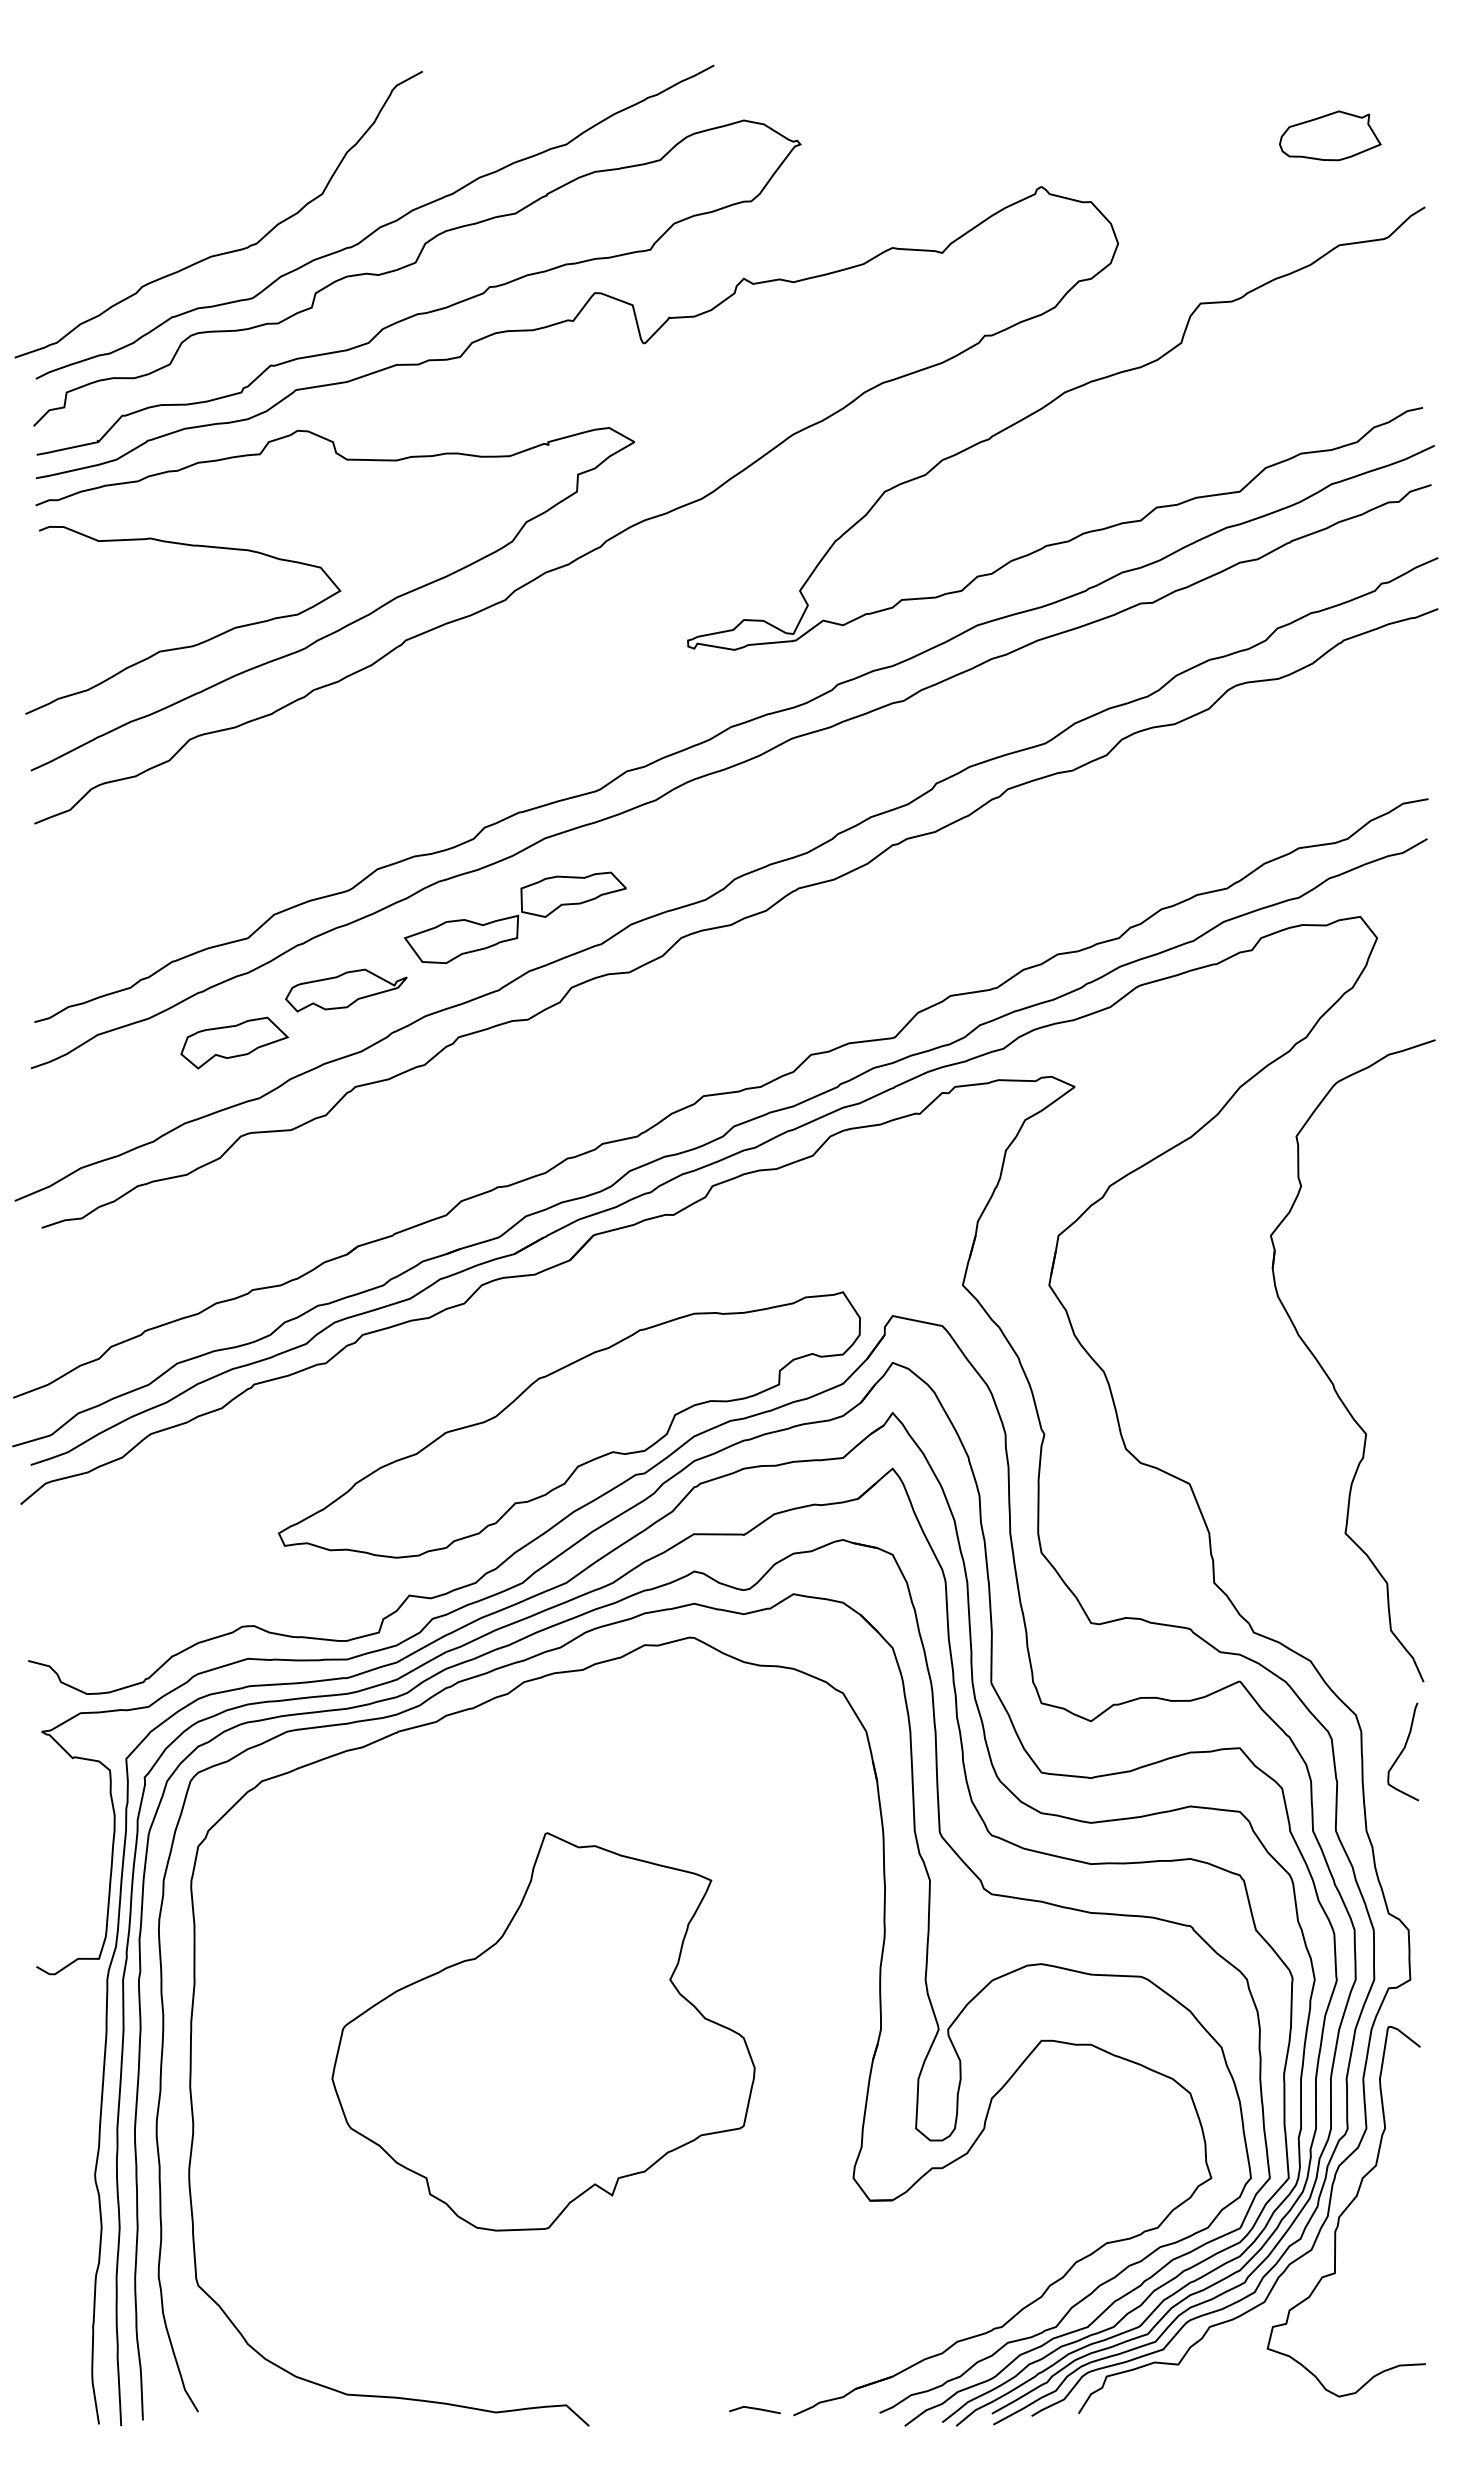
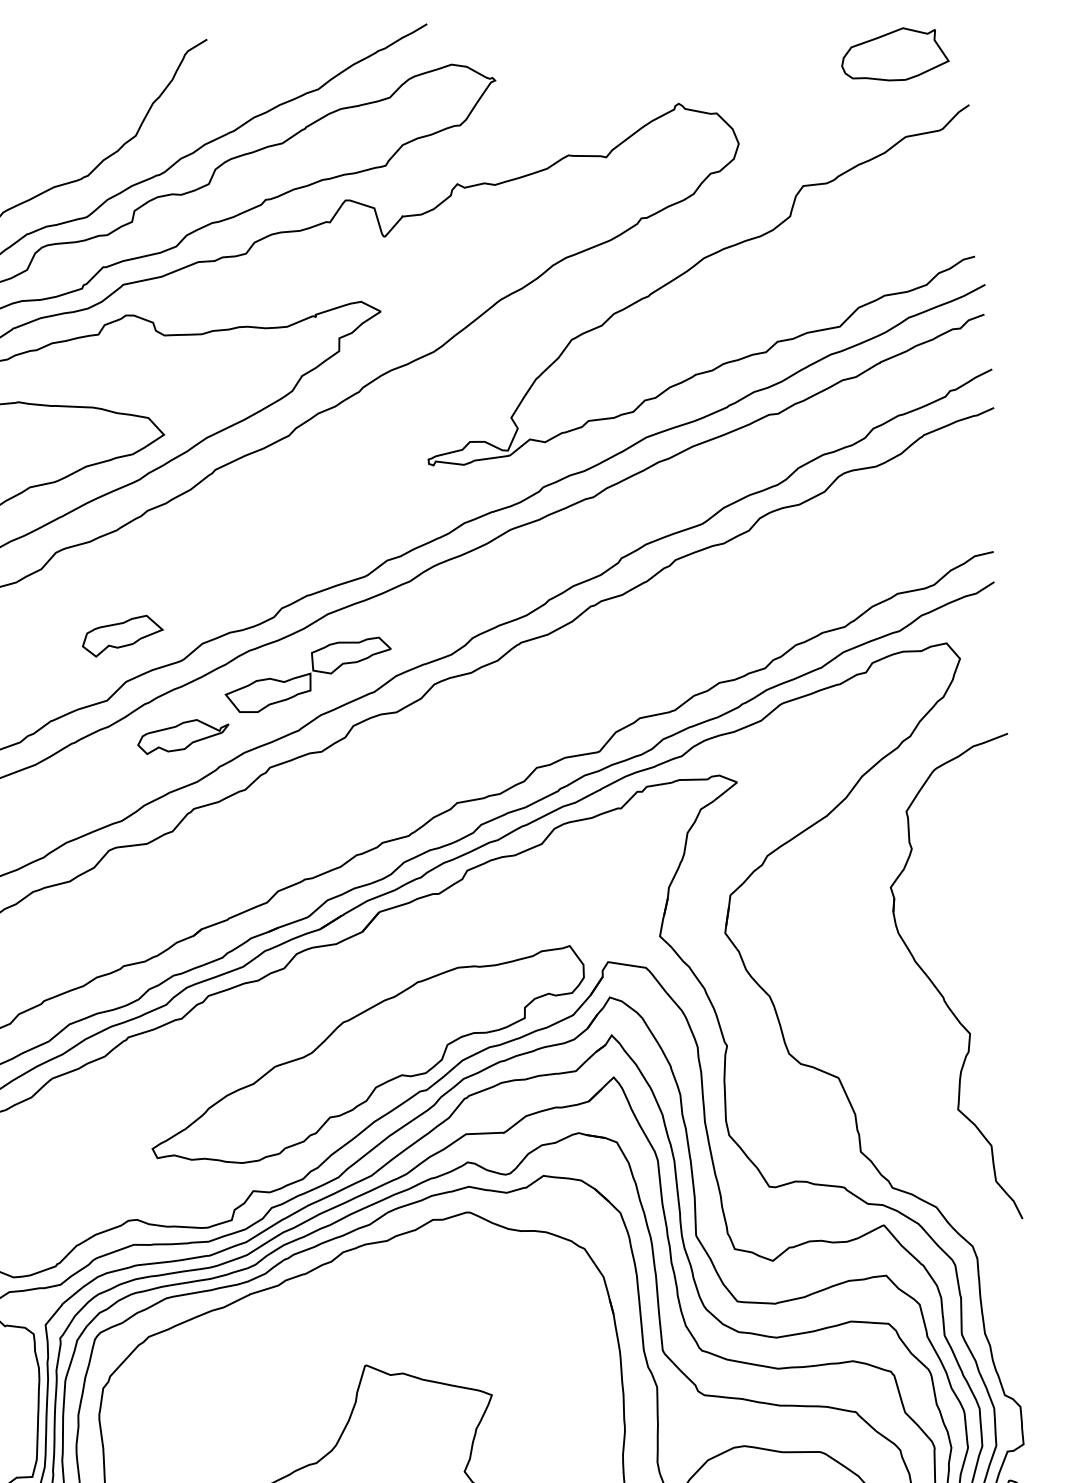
part: (1330, 135) -> (895, 54), size x1.4
part: (234, 1042) -> (122, 635), moved
curve: (1402, 1751) -> (1009, 1272), removed

